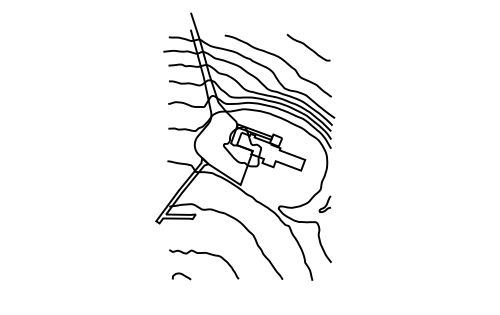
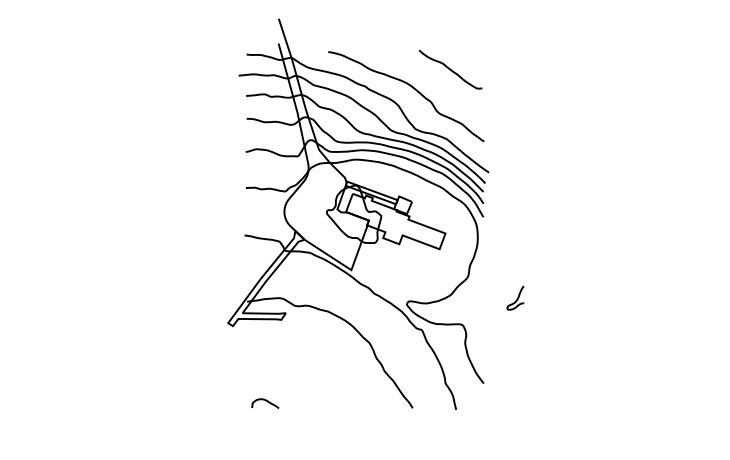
curve: (325, 204) -> (516, 298), moved
curve: (207, 254) -> (302, 371), removed

